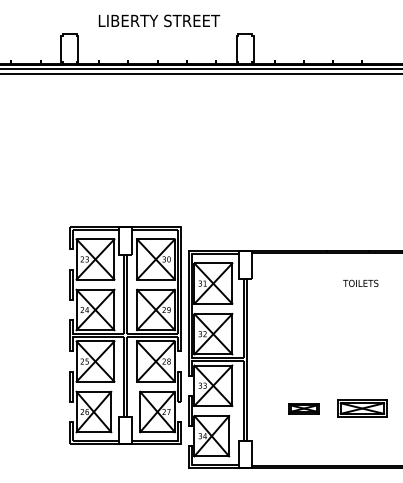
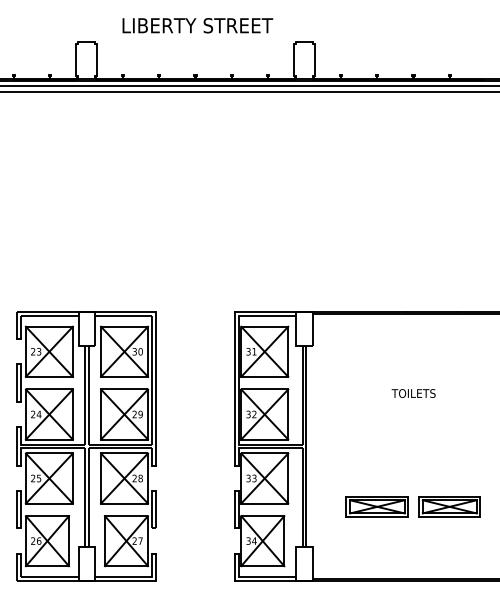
text: (360, 283) -> (413, 393), moved
part: (125, 335) -> (86, 446), moved
part: (303, 408) -> (376, 506), size x1.67

